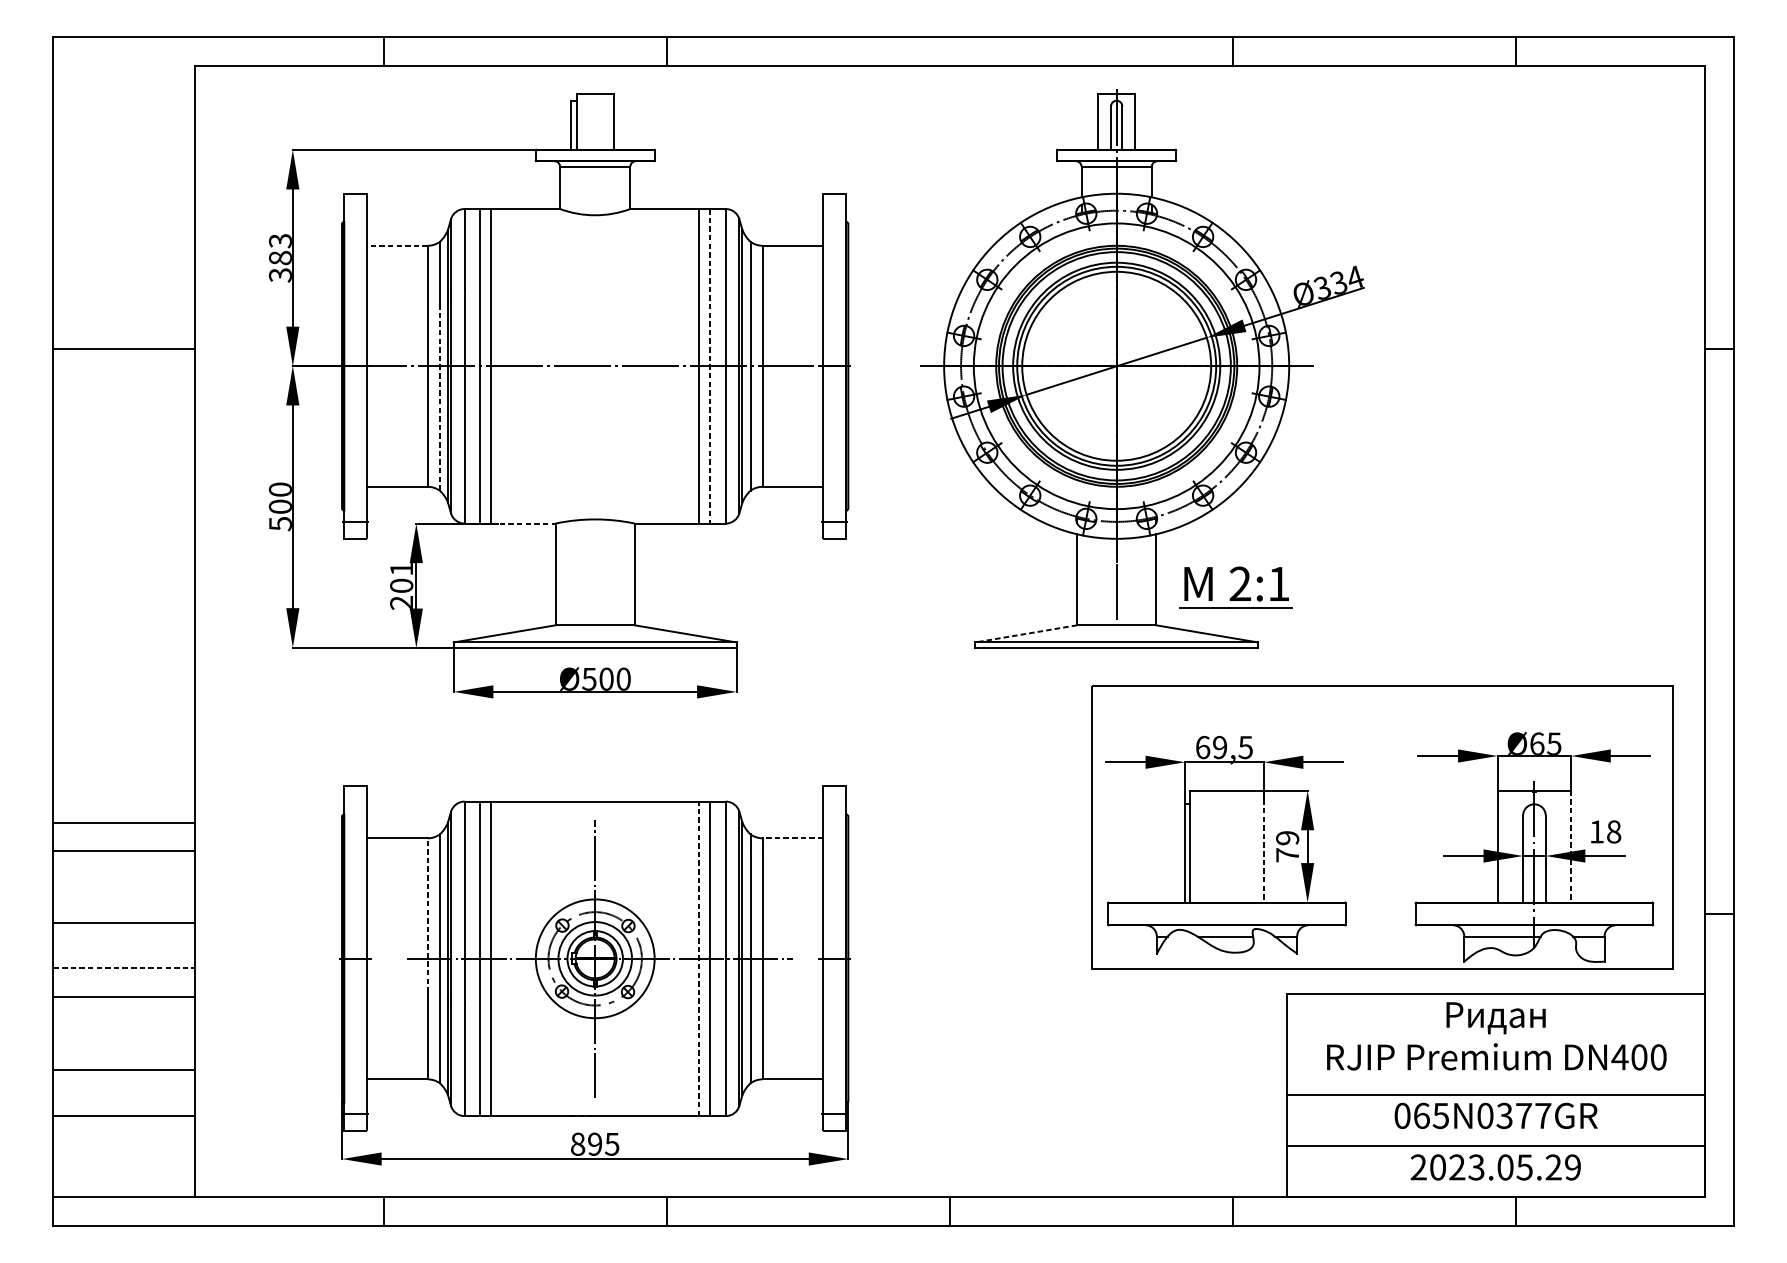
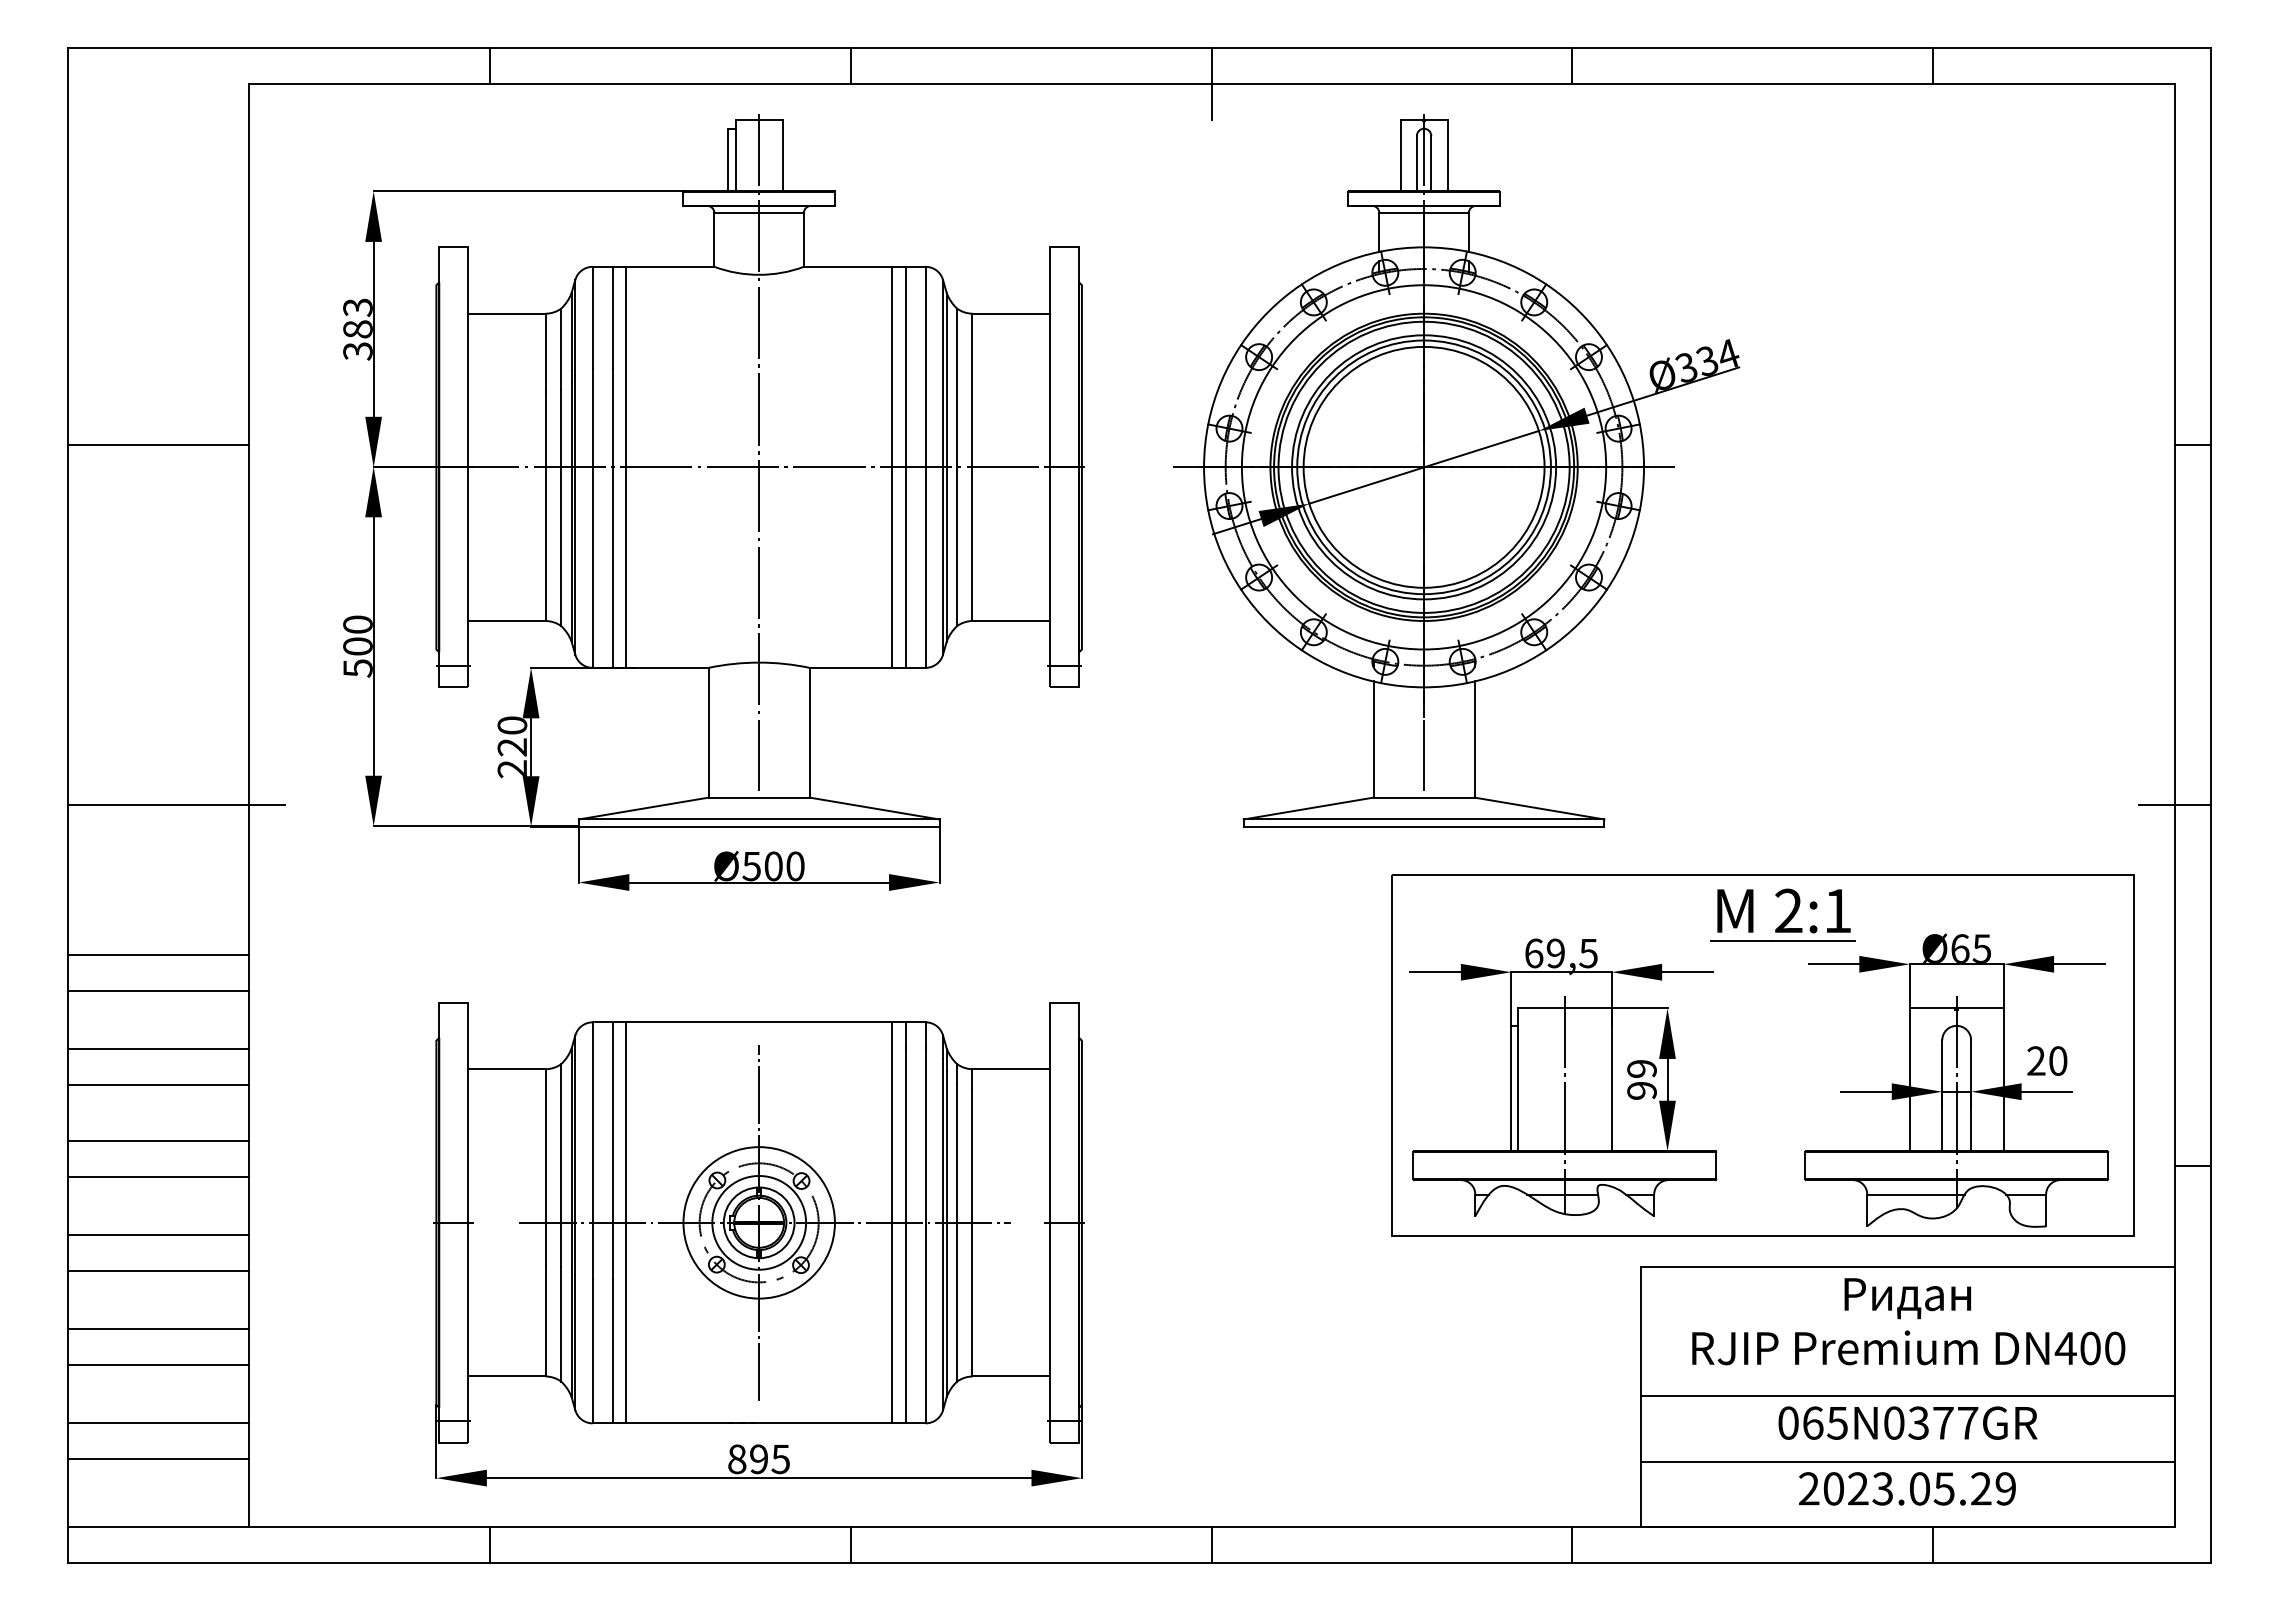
line: (949, 66) -> (1211, 84), added
line: (397, 245) -> (506, 313), dashed -> solid
line: (595, 353) -> (759, 451), added
line: (709, 366) -> (905, 467), dashed -> solid
line: (440, 397) -> (561, 507), dashed -> solid
line: (524, 523) -> (668, 667), dashed -> solid
text: (401, 577) -> (512, 736), 201 -> 220
part: (1235, 586) -> (1782, 914), moved
line: (138, 631) -> (176, 805), added
line: (1705, 631) -> (2174, 805), added
line: (1026, 633) -> (1308, 808), dashed -> solid
line: (124, 749) -> (158, 955), added
line: (124, 777) -> (158, 991), added
text: (1605, 831) -> (2047, 1060), 18 -> 20
line: (793, 838) -> (1011, 1069), dashed -> solid
line: (1263, 847) -> (1611, 1080), dashed -> solid
line: (1571, 847) -> (2003, 1080), dashed -> solid
text: (1287, 855) -> (1641, 1090), 79 -> 99
line: (1226, 866) -> (1564, 1104), added
line: (124, 895) -> (158, 1141), added
line: (427, 915) -> (545, 1167), dashed -> solid
line: (698, 958) -> (891, 1222), dashed -> solid
line: (124, 968) -> (159, 1235), dashed -> solid
line: (124, 1041) -> (158, 1328), added
line: (124, 1143) -> (158, 1458), added

